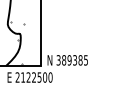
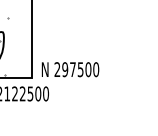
text: (72, 60) -> (77, 69), 389385 -> 297500

